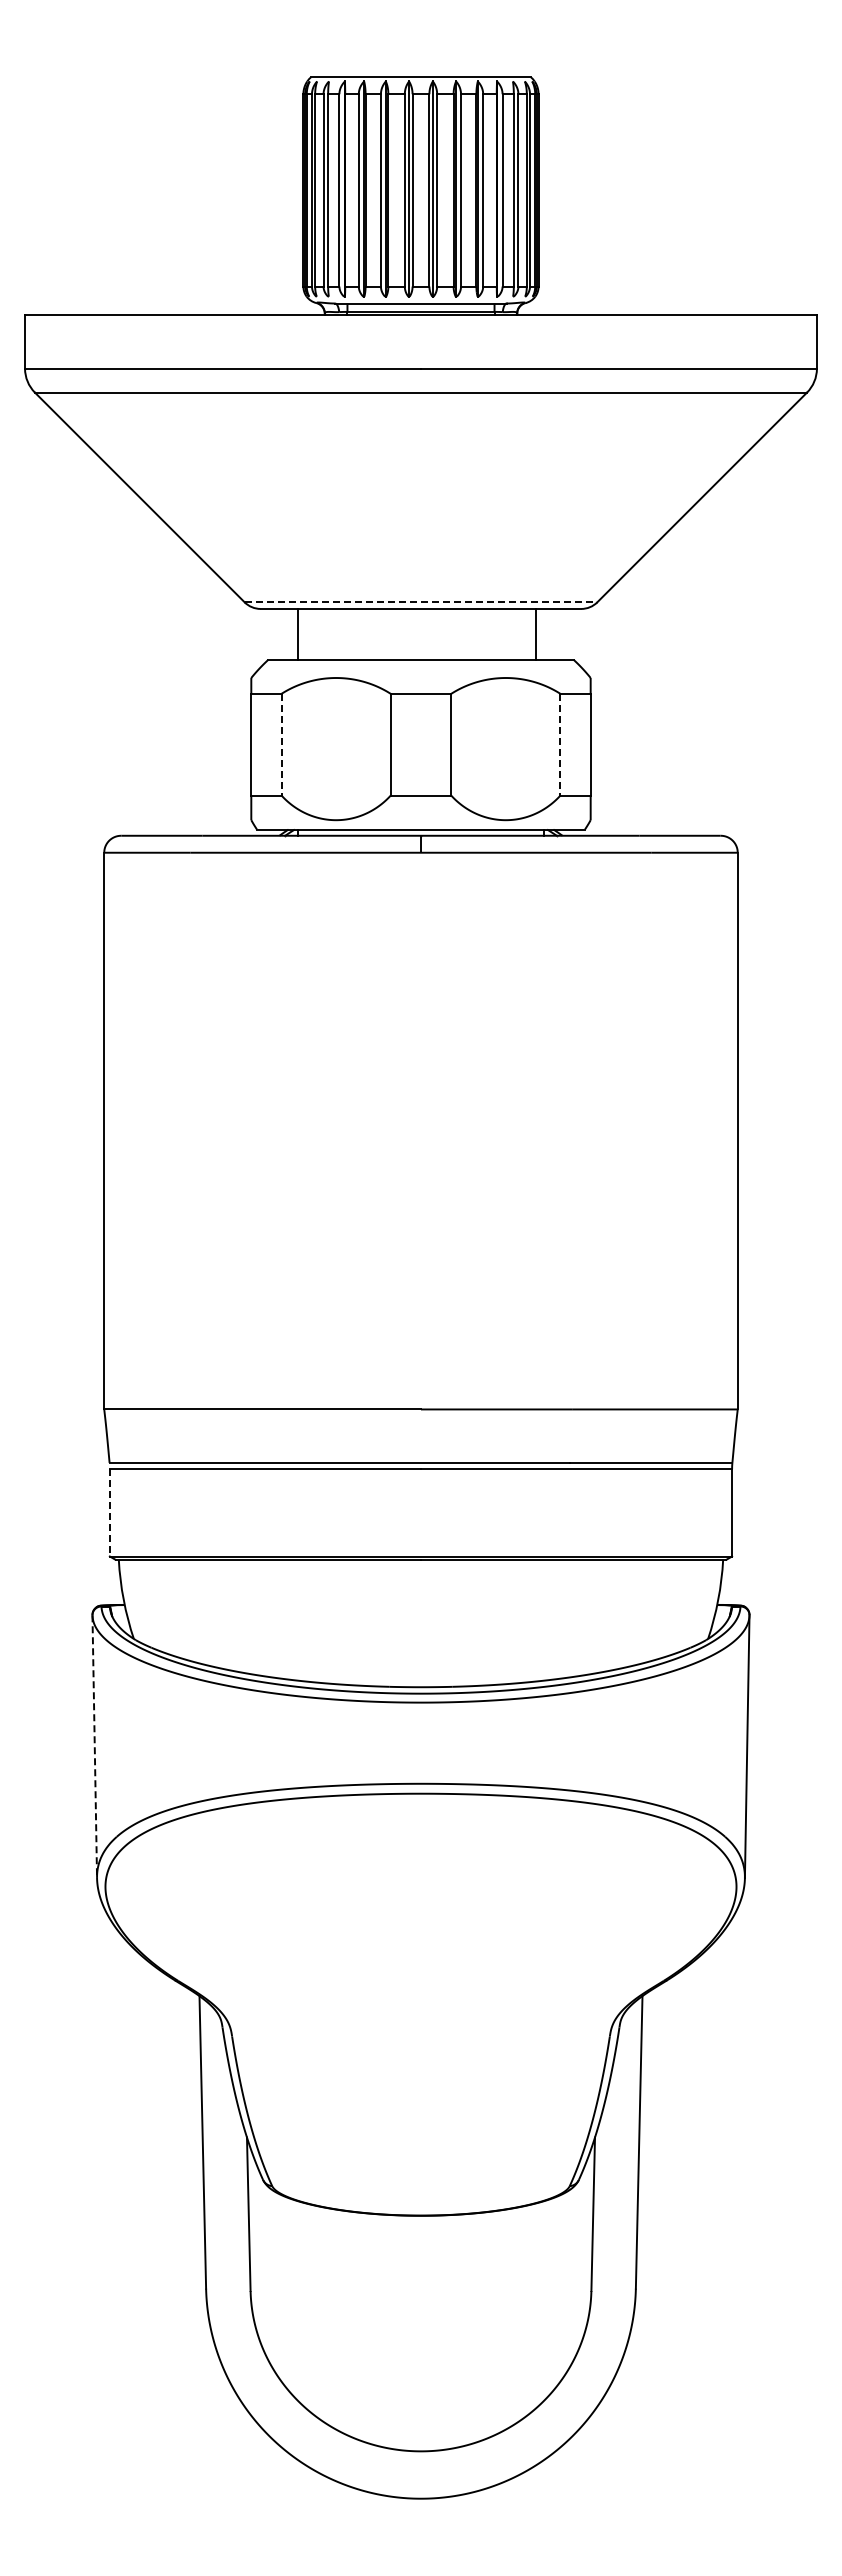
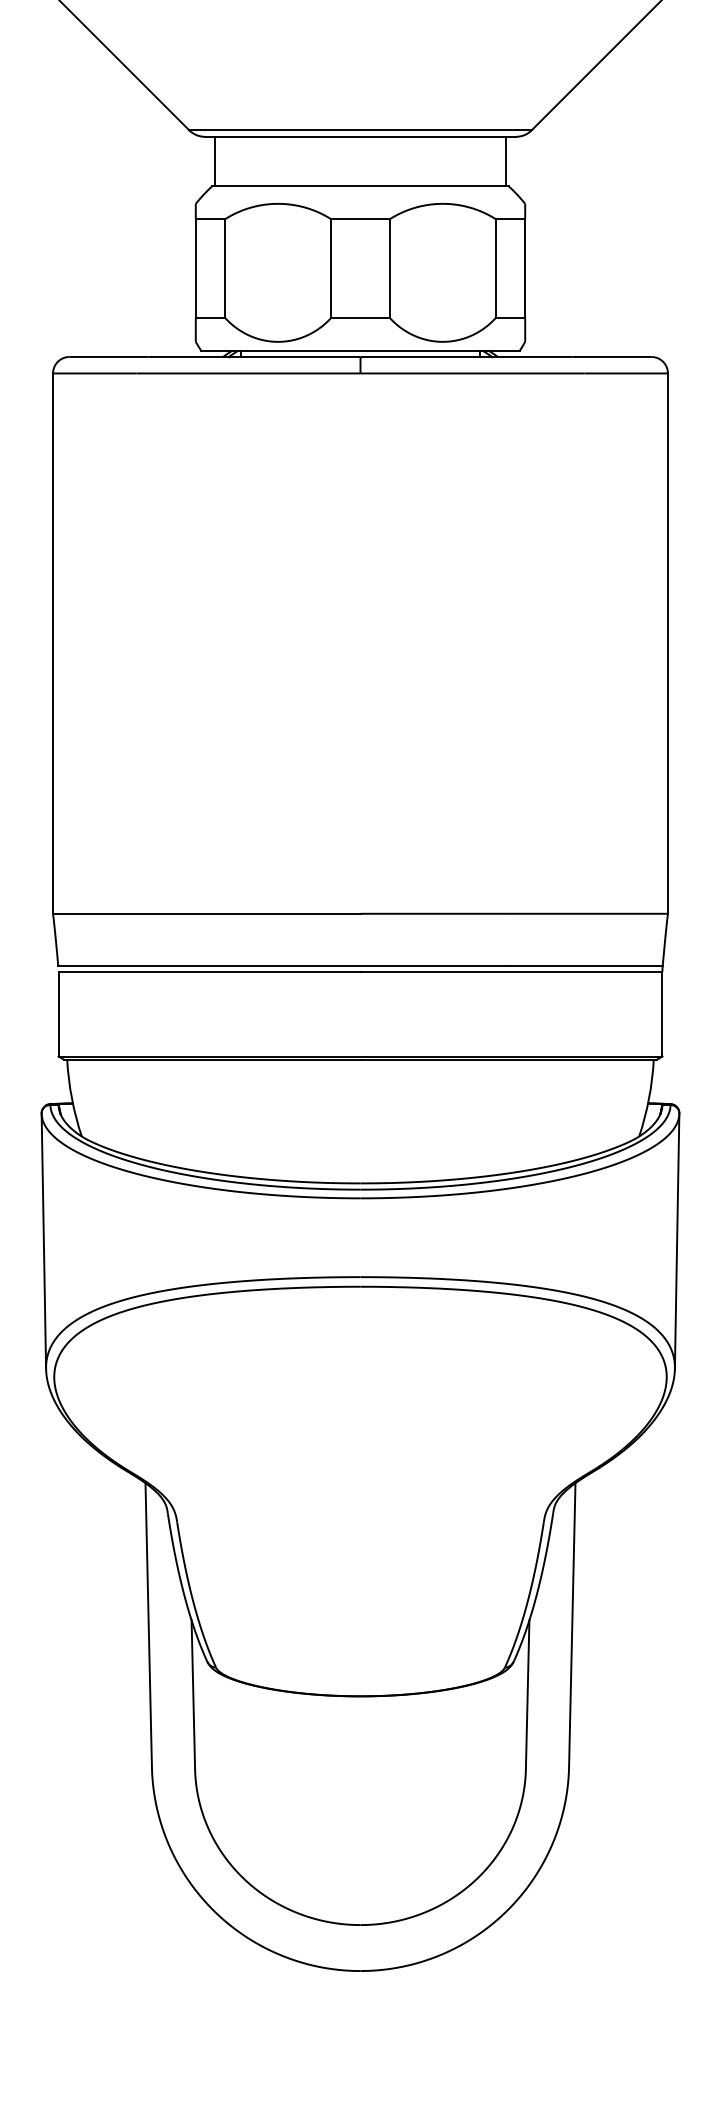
line: (421, 602) -> (360, 130), dashed -> solid
line: (298, 633) -> (215, 160), moved
line: (535, 633) -> (505, 160), moved
line: (281, 744) -> (225, 268), dashed -> solid
line: (560, 744) -> (495, 268), dashed -> solid
line: (109, 1512) -> (58, 1013), dashed -> solid
line: (94, 1747) -> (43, 1241), dashed -> solid

